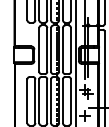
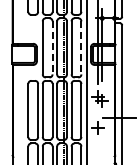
line: (47, 49) -> (52, 47), solid -> dashed
line: (71, 49) -> (81, 47), solid -> dashed

